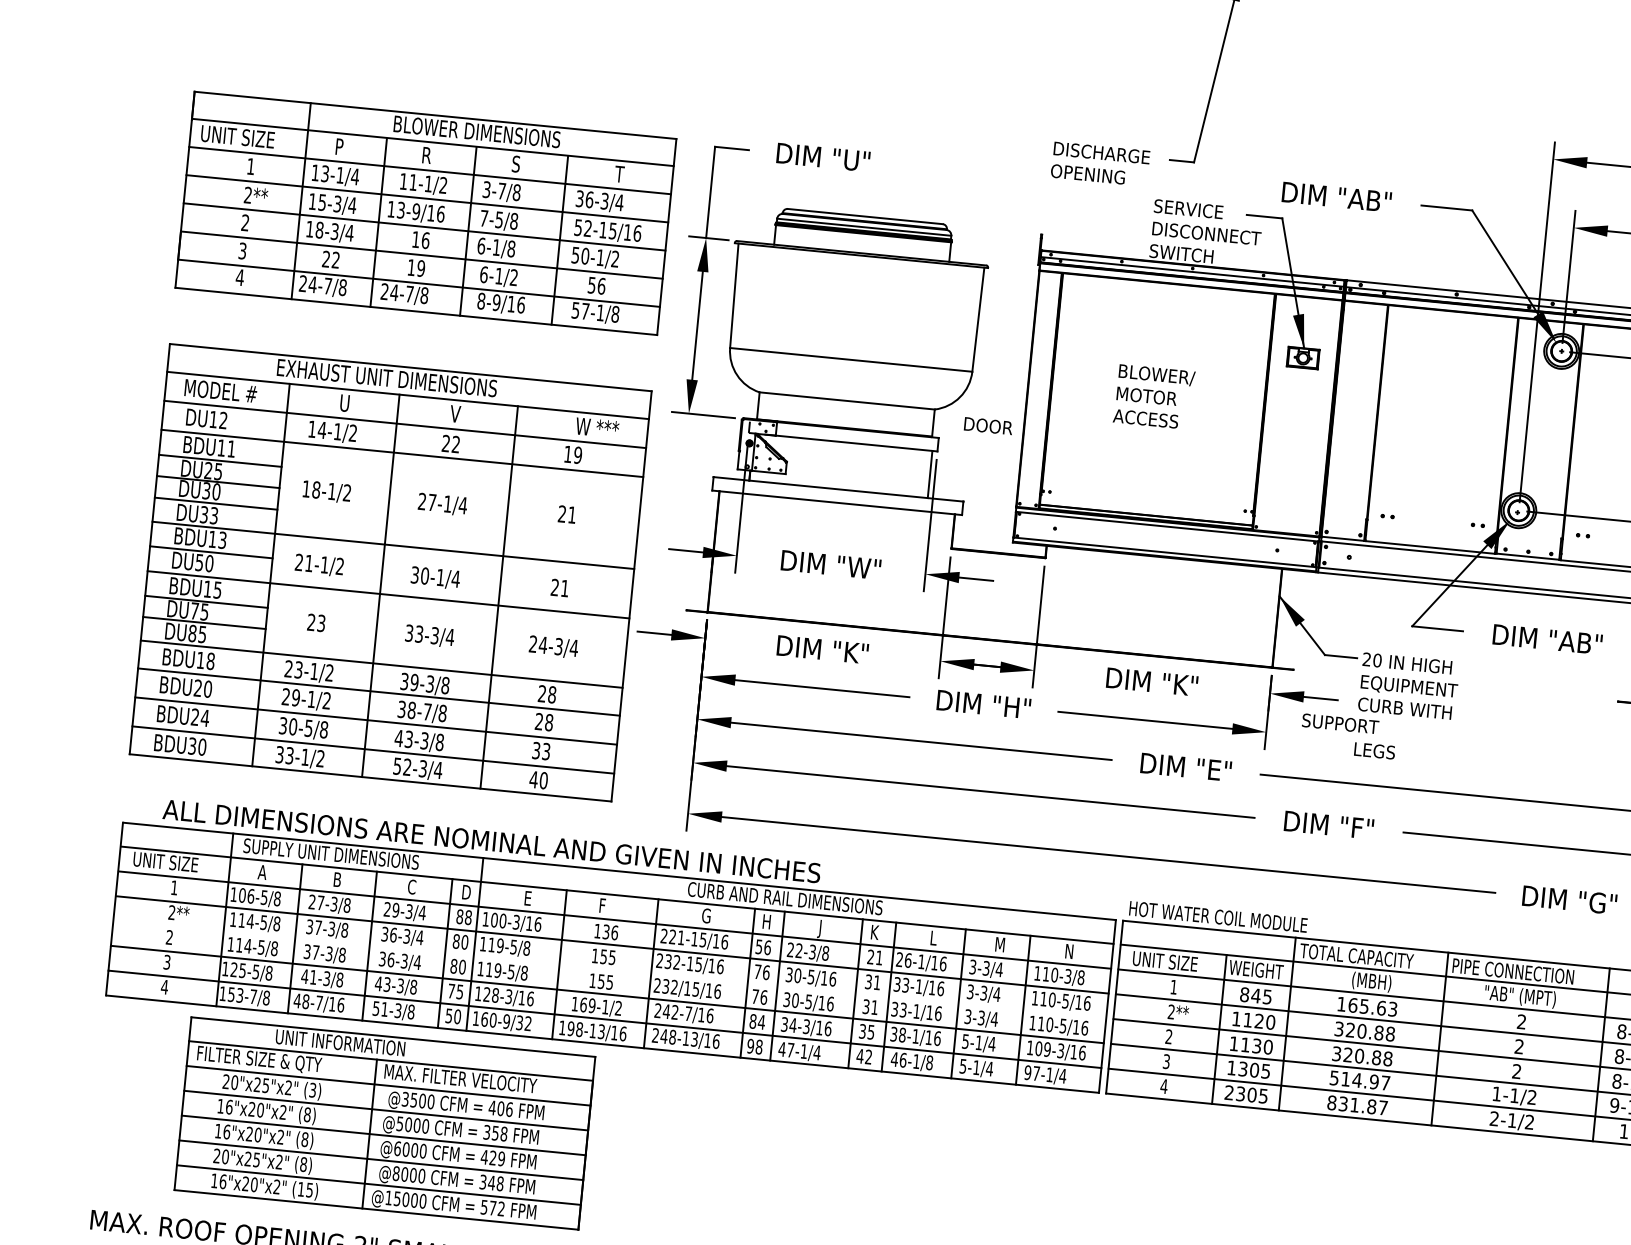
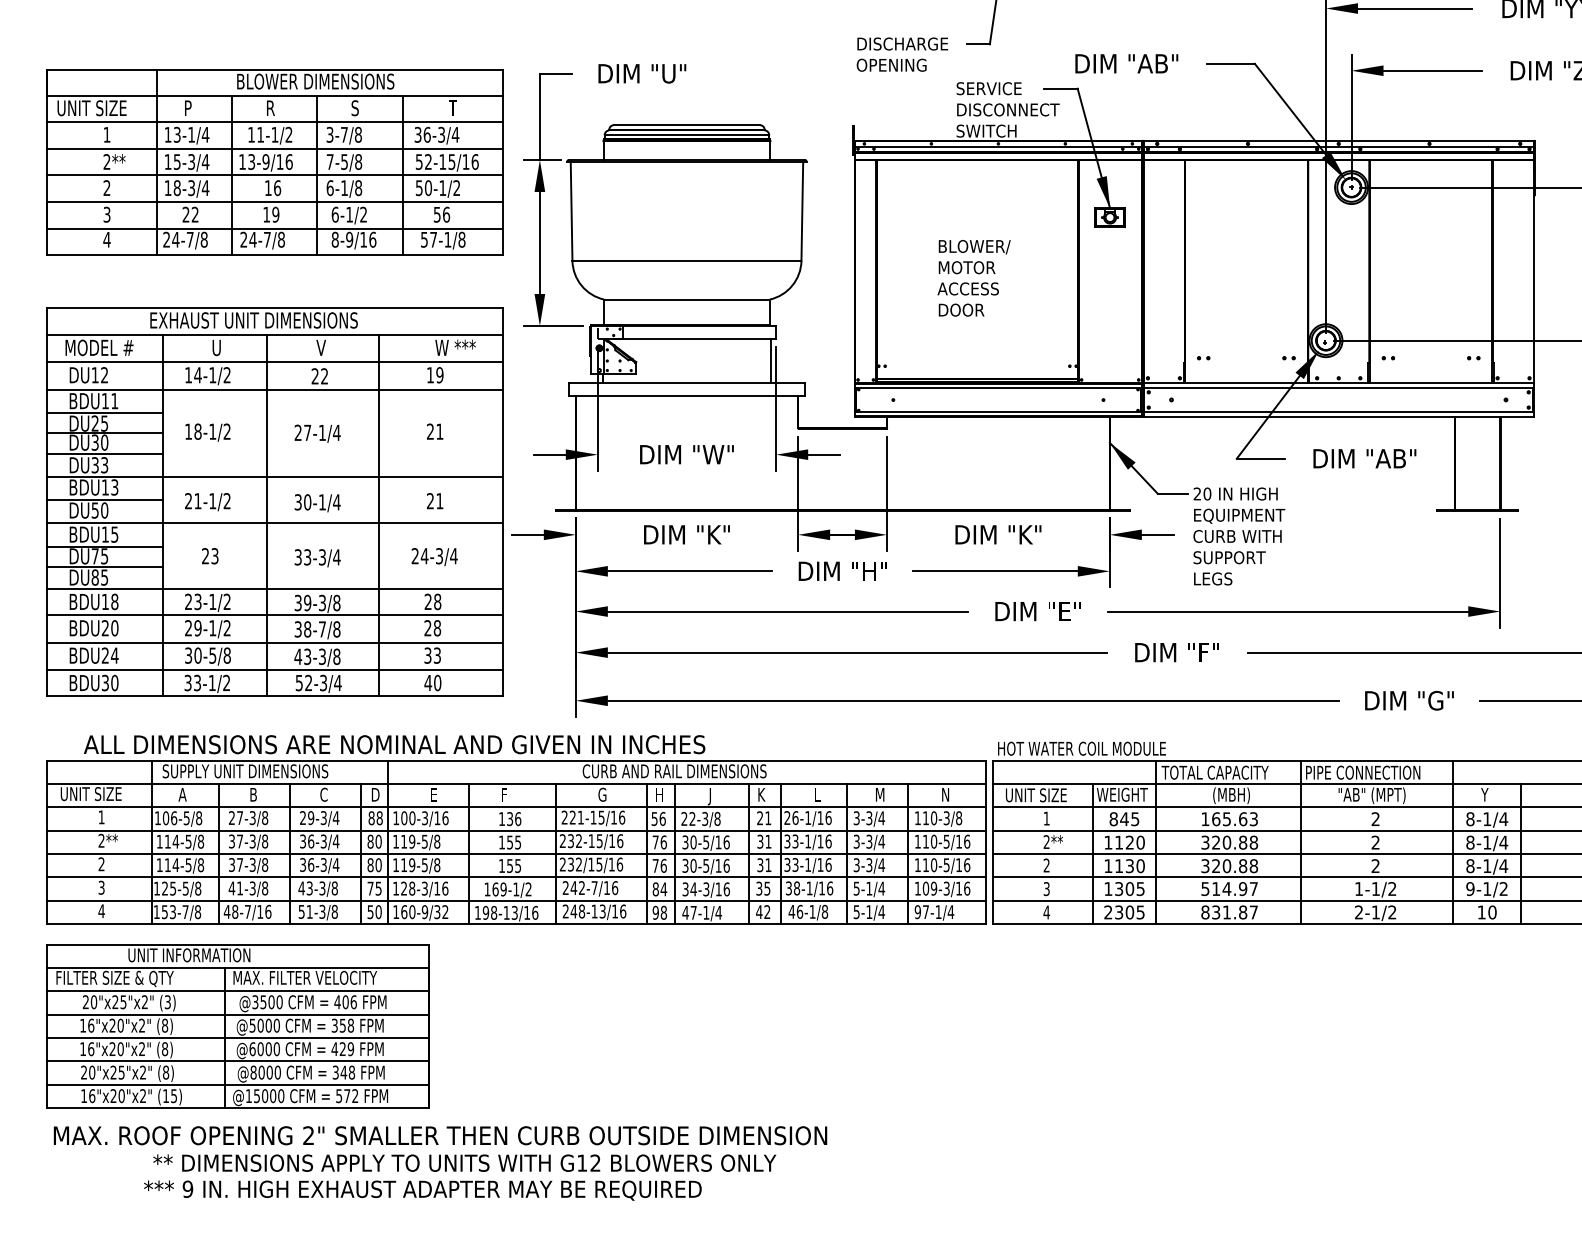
text: (988, 425) -> (961, 309), moved
text: (1340, 723) -> (1229, 557), moved
line: (609, 970) -> (516, 854), added
part: (384, 1123) -> (237, 1026), moved

